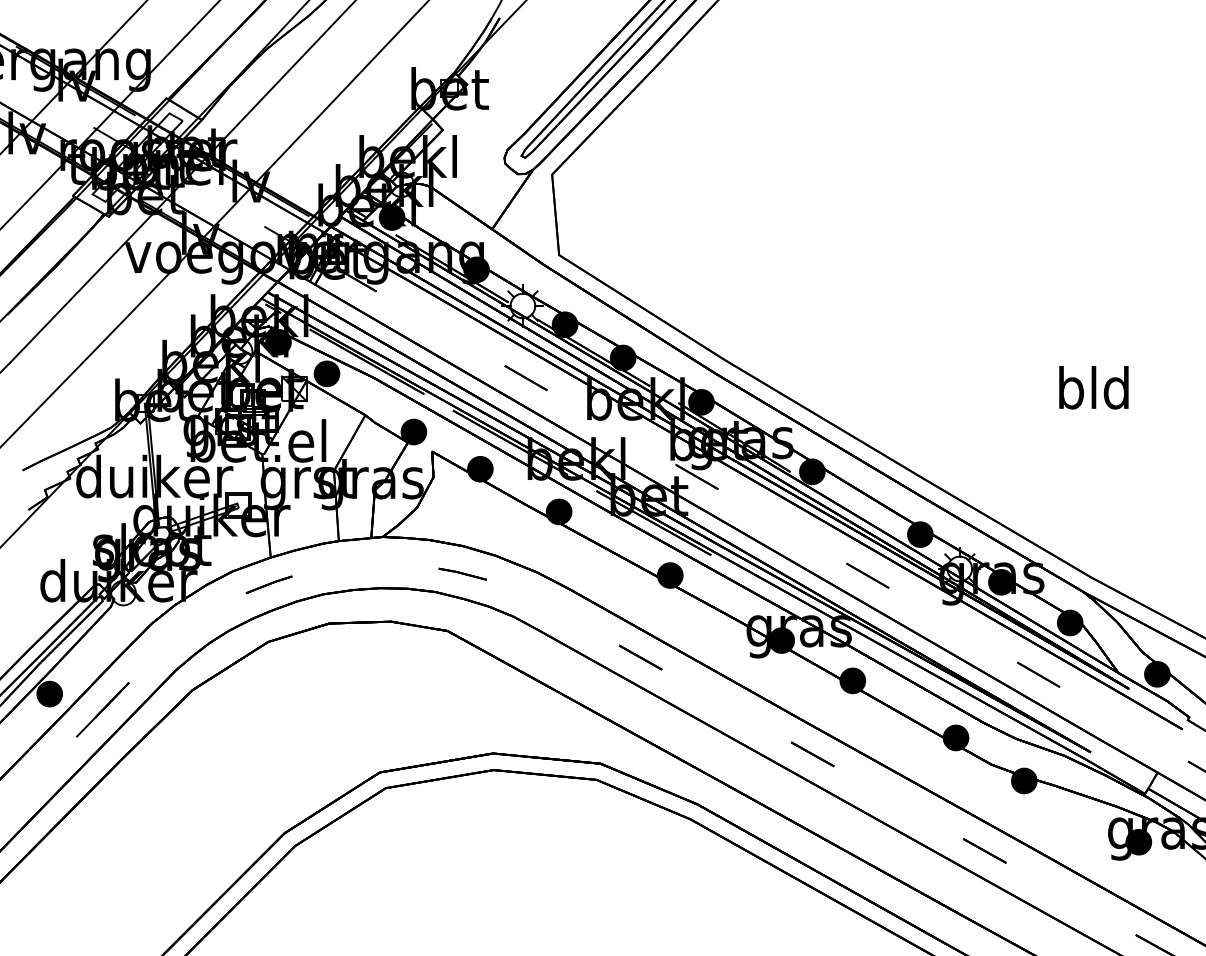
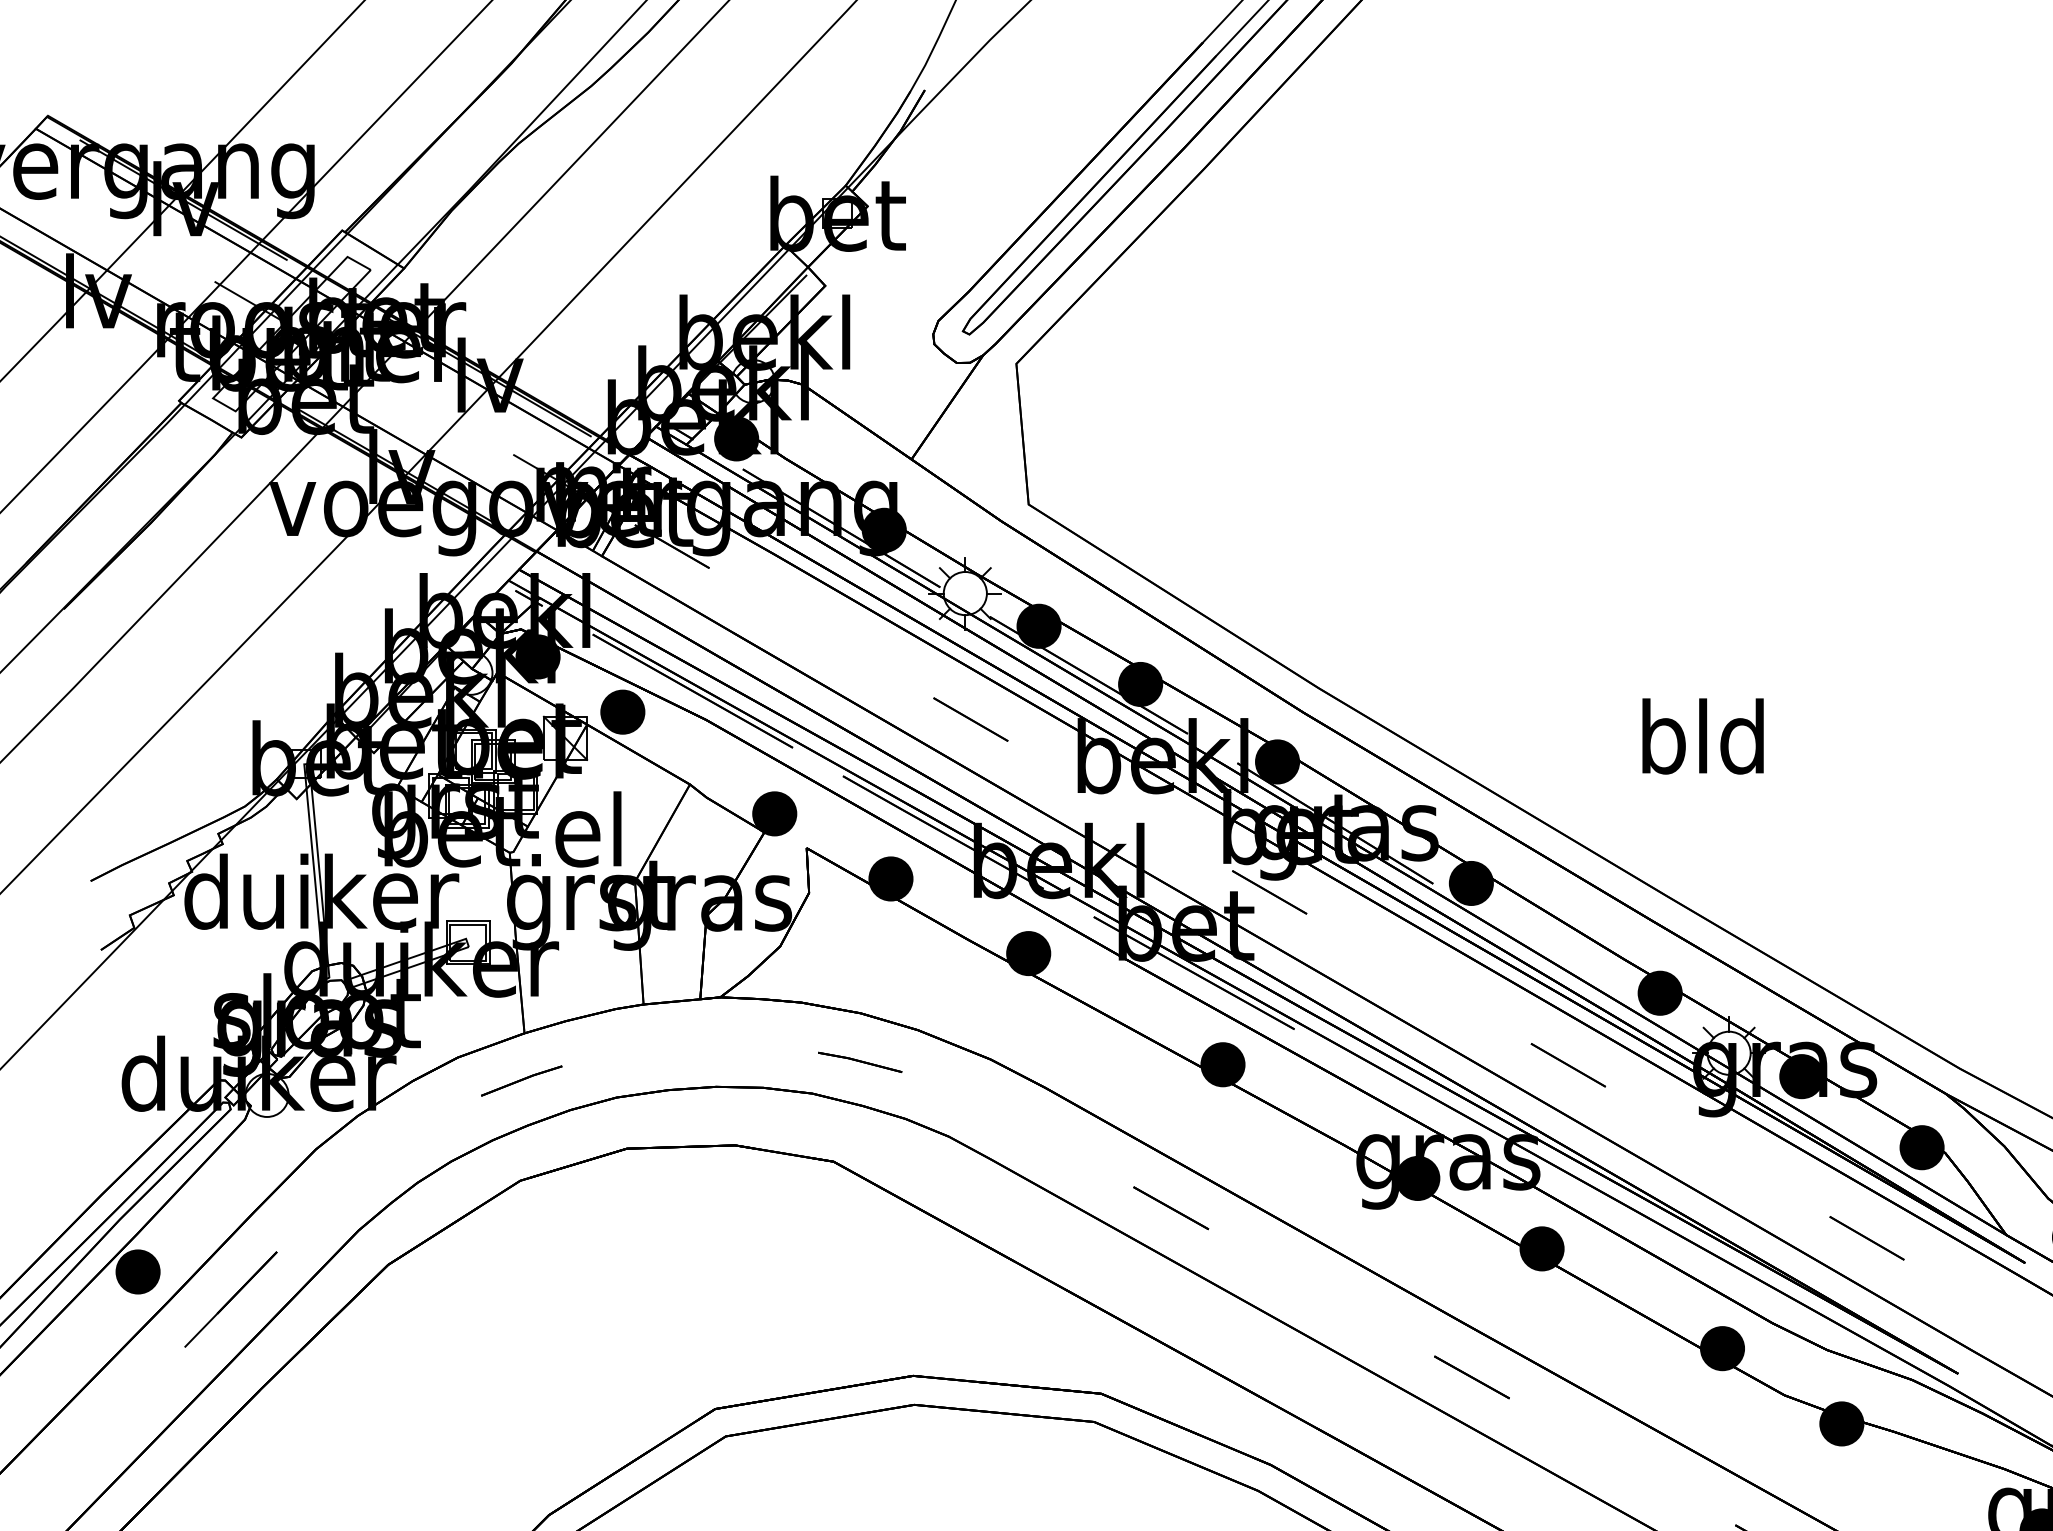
text: (1093, 387) -> (1702, 736), moved

